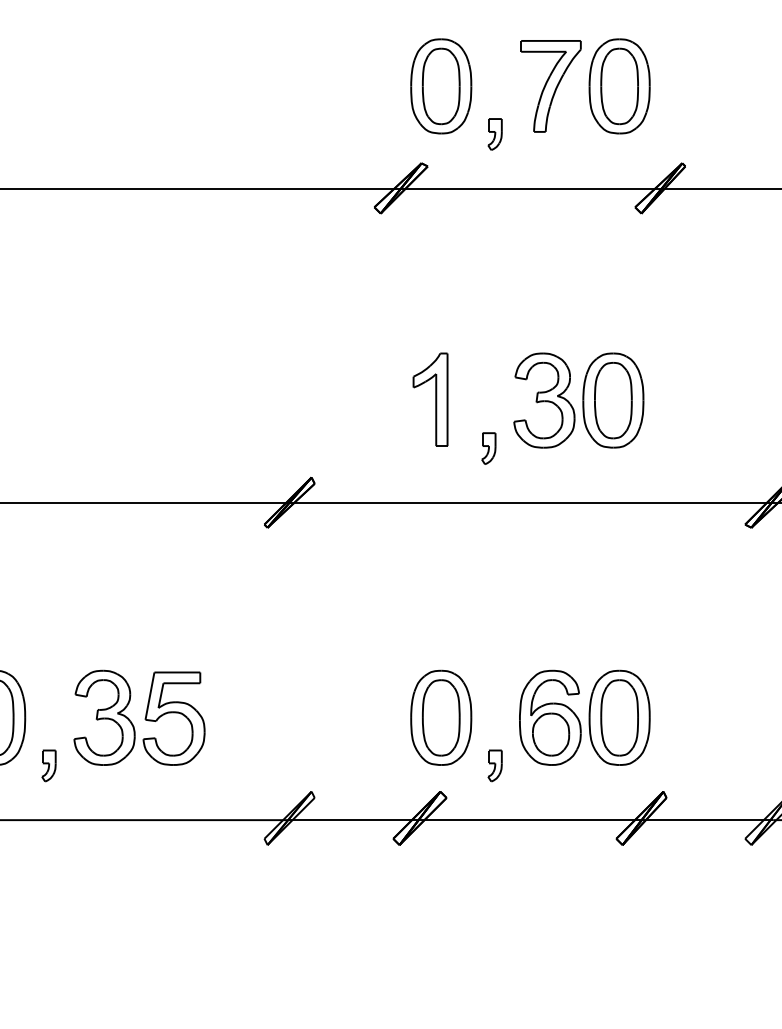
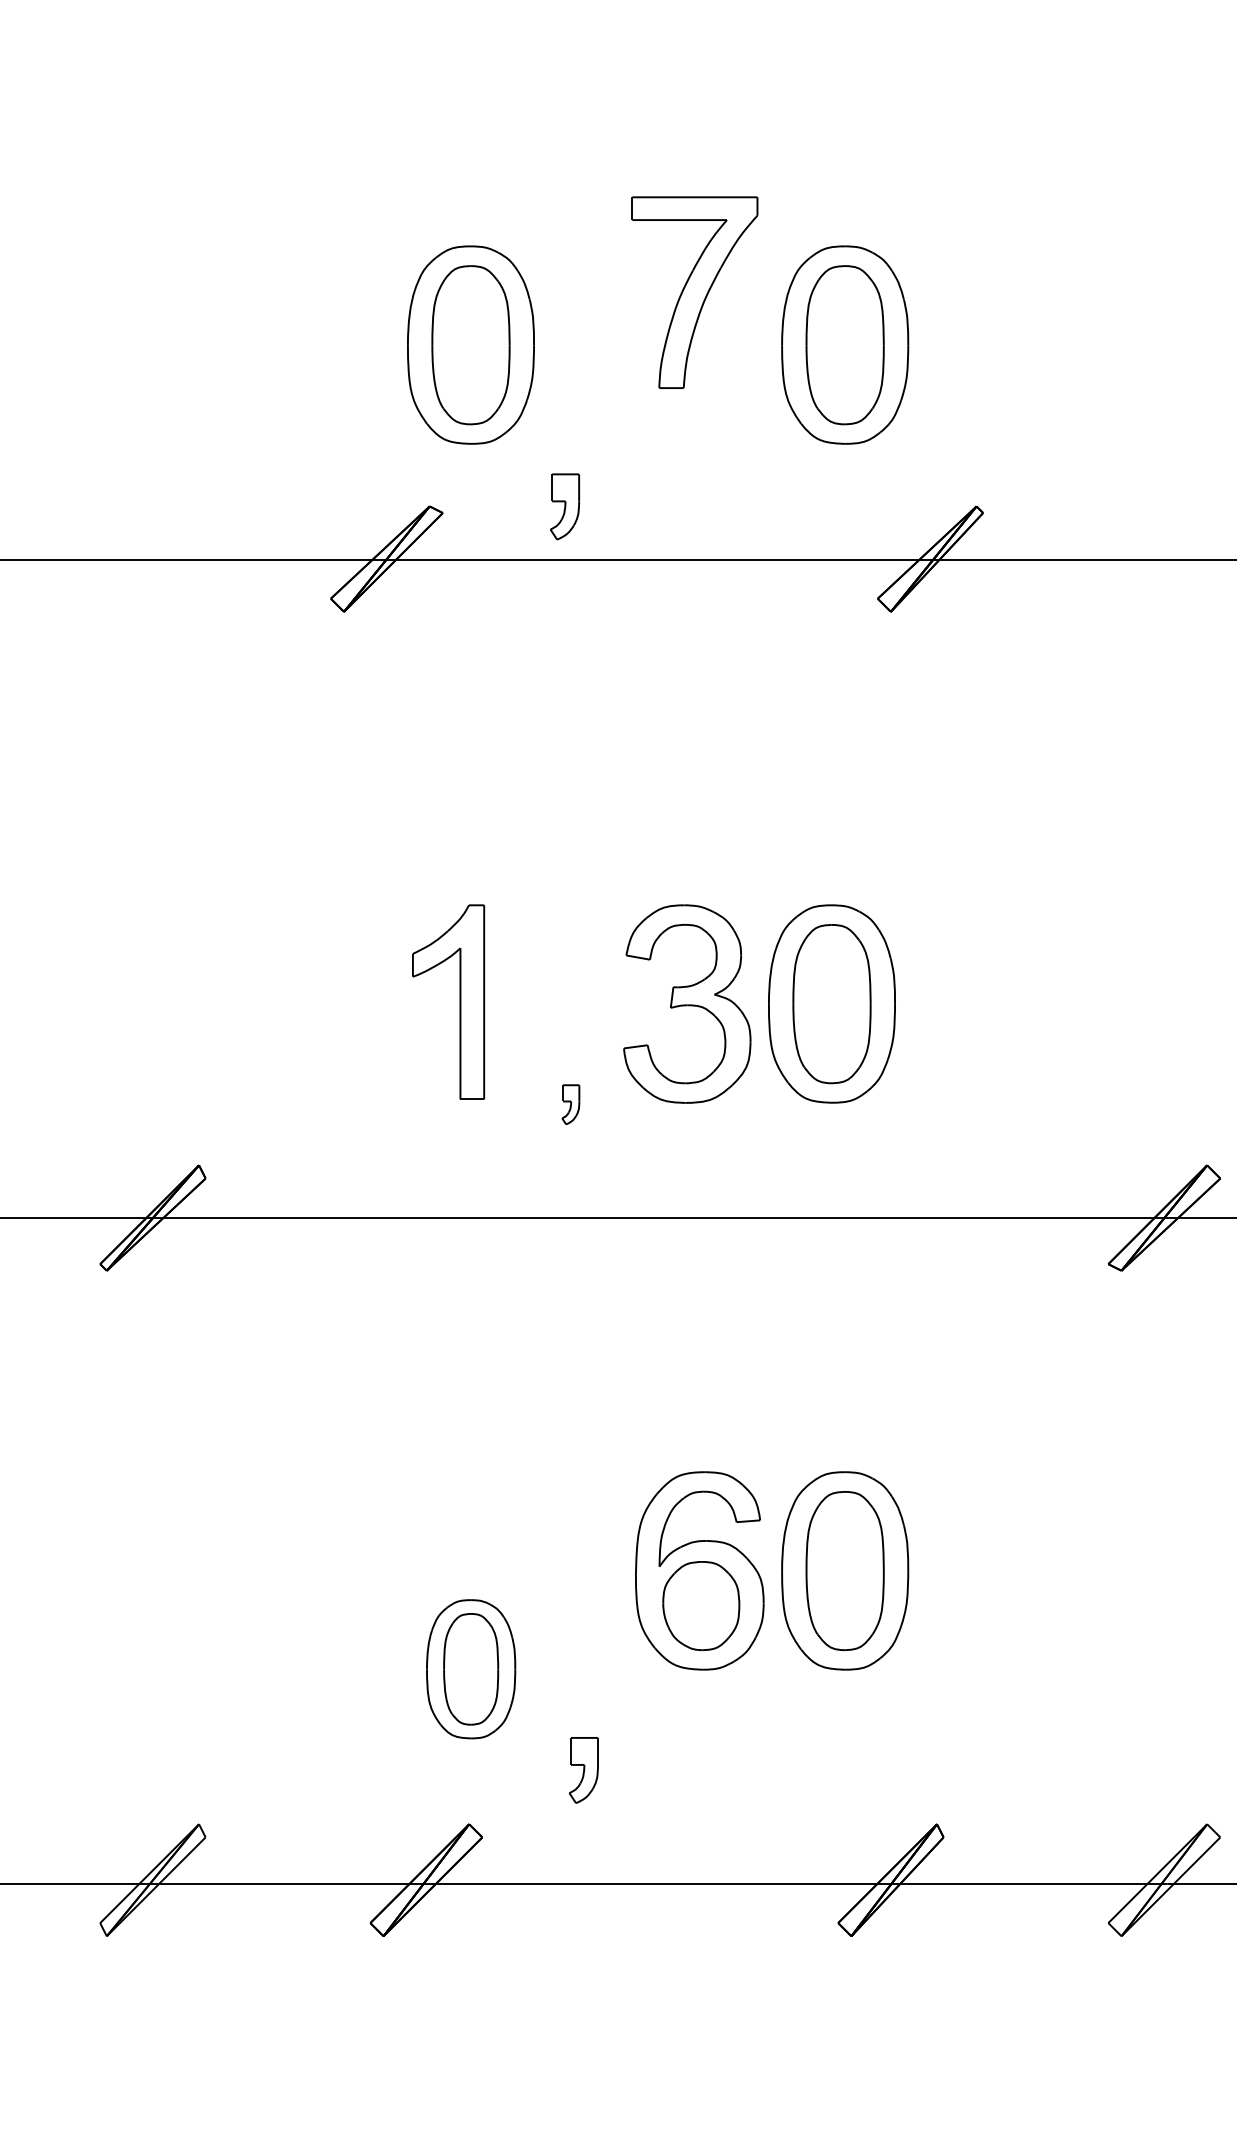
part: (550, 86) -> (693, 292), moved
part: (494, 134) -> (563, 506), moved
part: (488, 448) -> (570, 1104), size x0.6
part: (441, 717) -> (471, 1668), size x0.7
part: (584, 717) -> (771, 1570), moved

